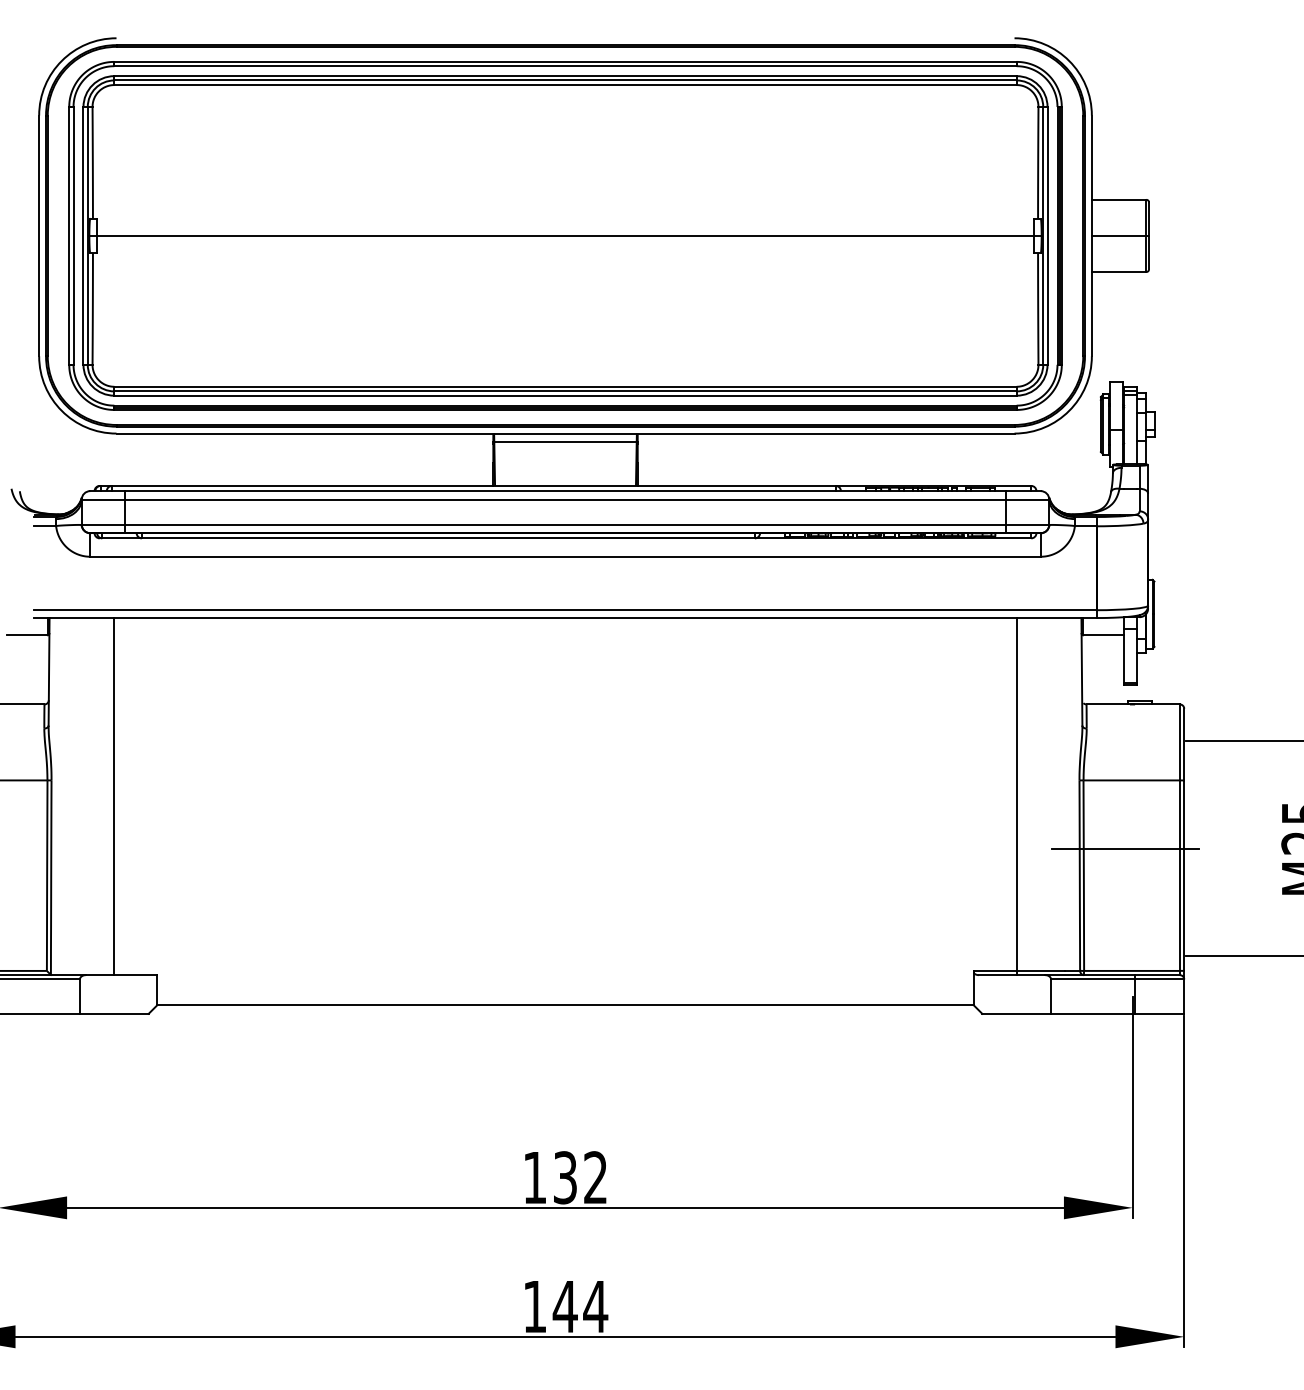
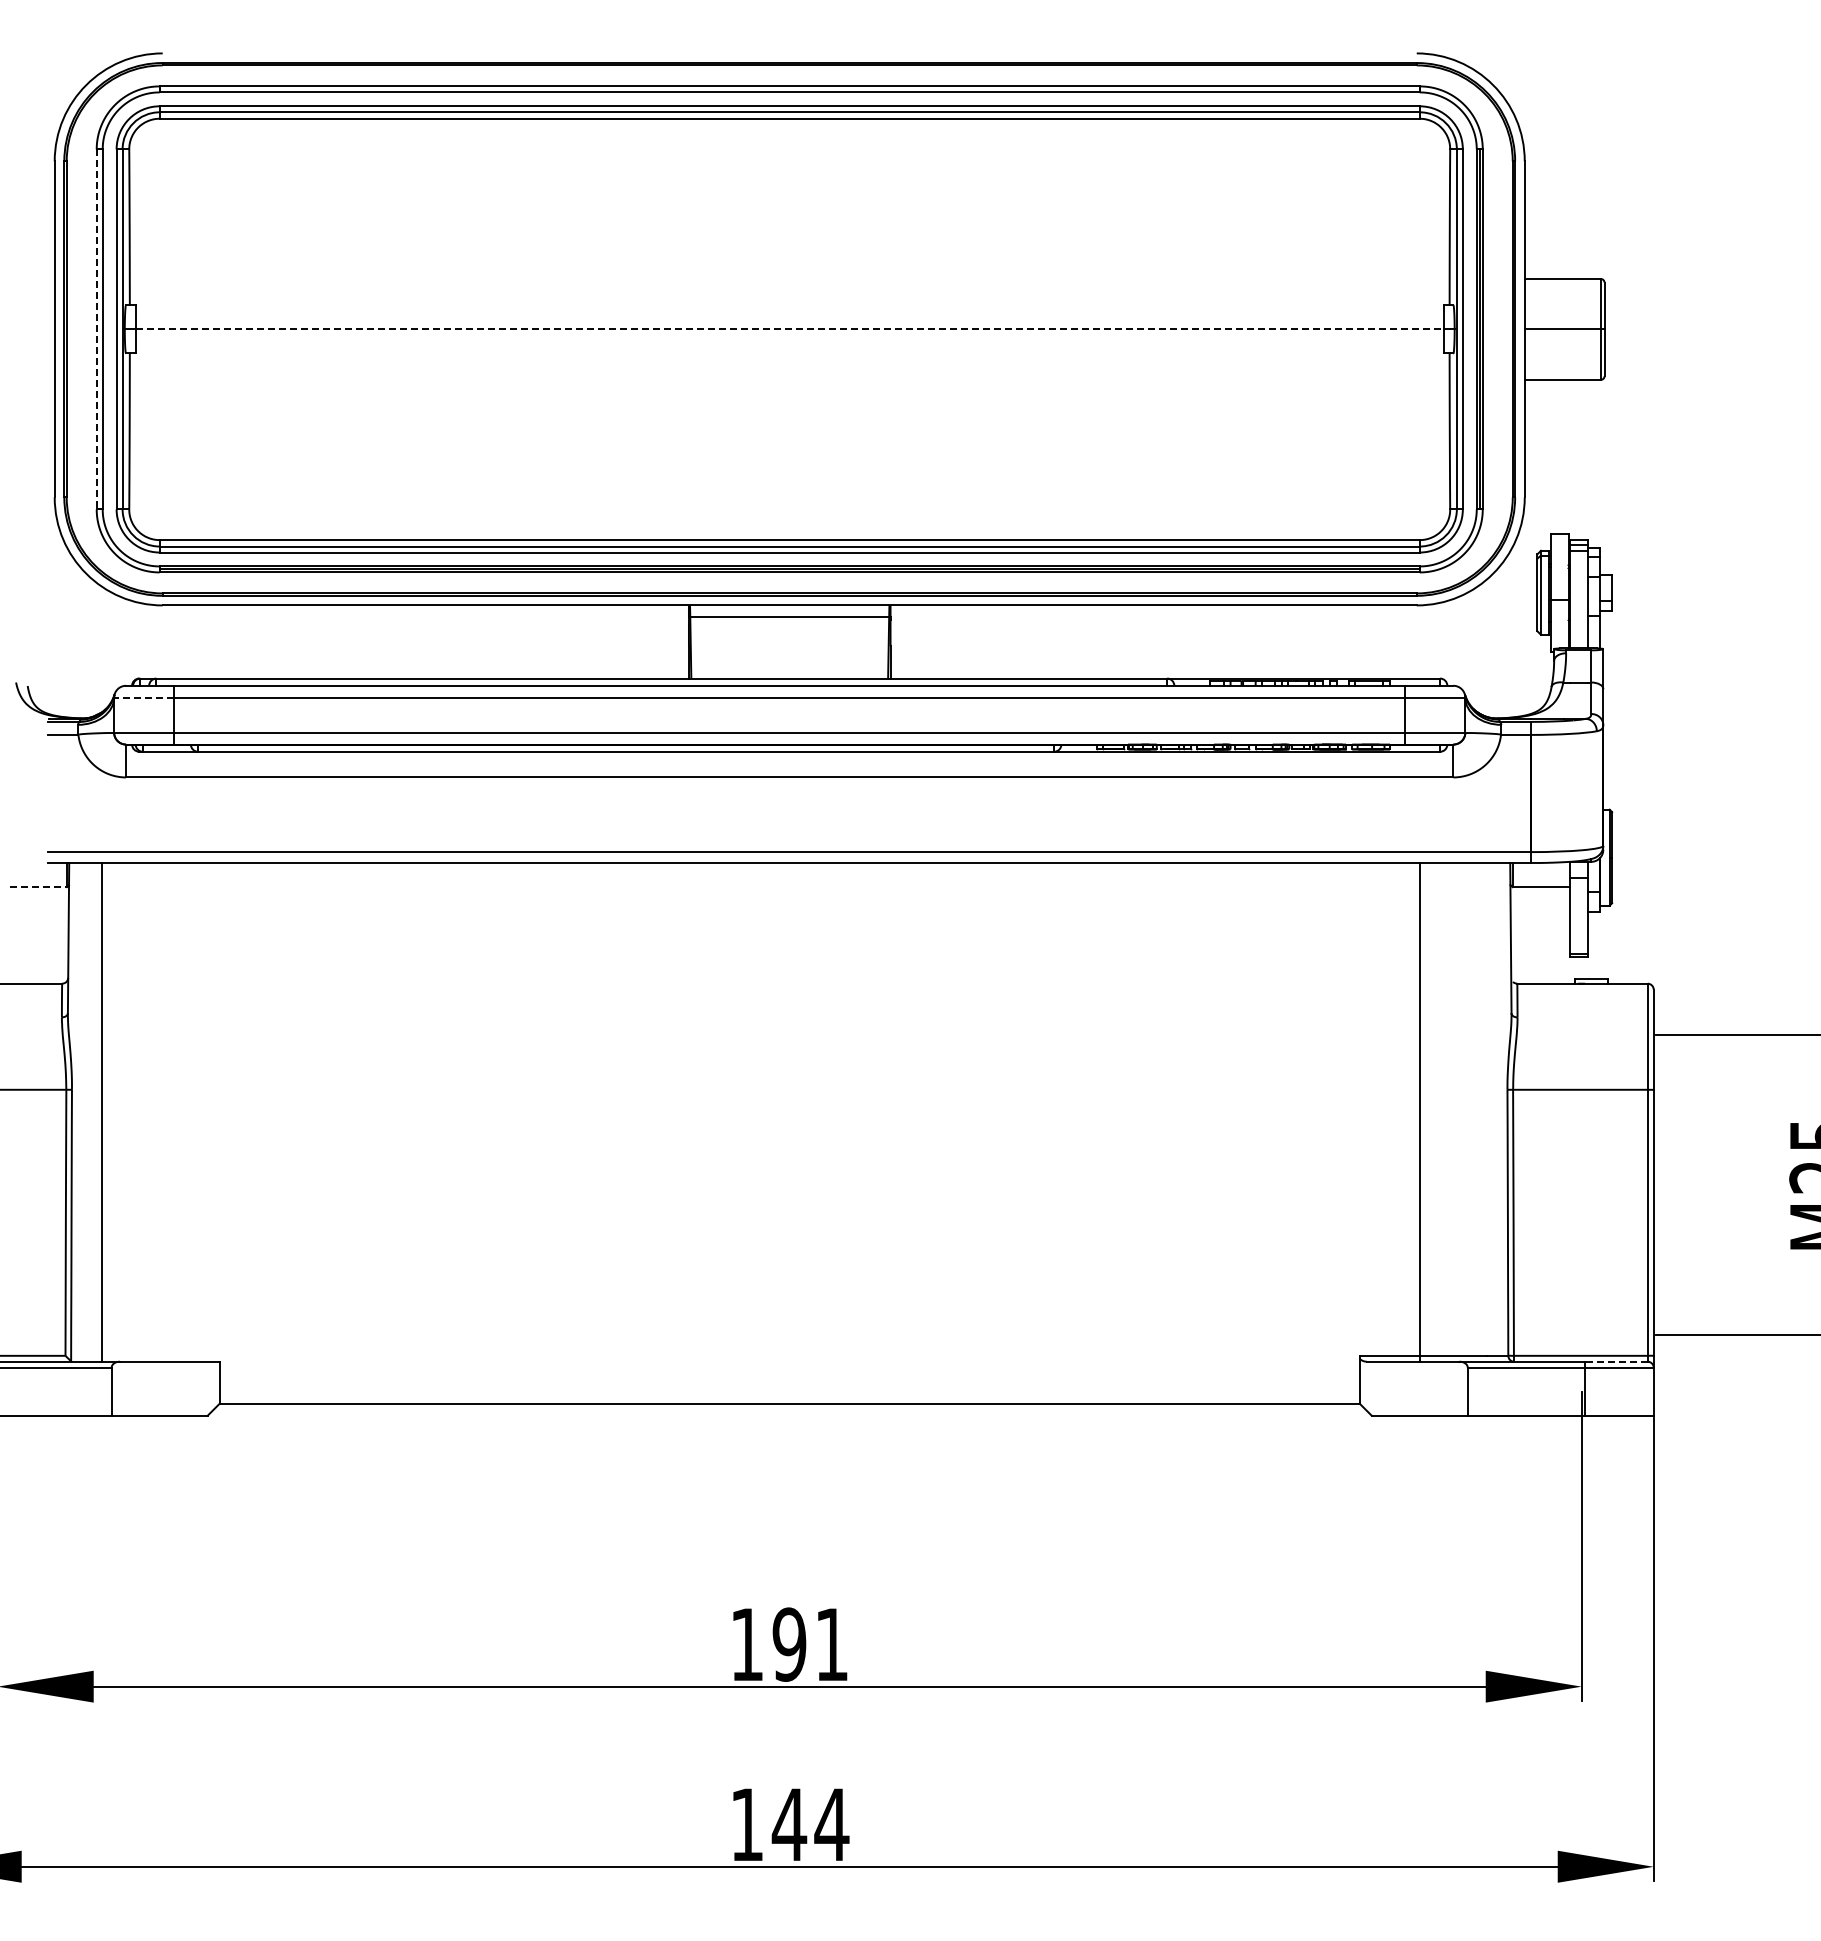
line: (69, 235) -> (96, 329), solid -> dashed
line: (566, 235) -> (790, 329), solid -> dashed
line: (102, 499) -> (143, 697), solid -> dashed
line: (27, 635) -> (38, 887), solid -> dashed
line: (114, 795) -> (101, 1111), moved
line: (1125, 848) -> (1571, 1185), removed
line: (1157, 974) -> (1616, 1361), solid -> dashed
text: (579, 1177) -> (809, 1644), 132 -> 191

